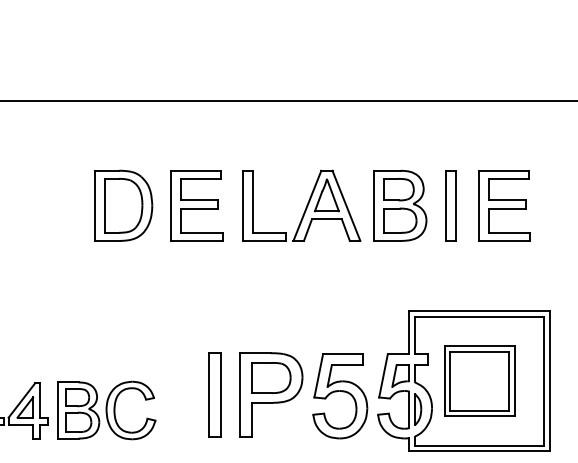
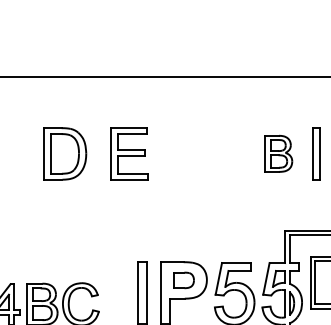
part: (123, 205) -> (65, 153), moved
part: (301, 205) -> (206, 153), removed
part: (400, 205) -> (278, 153), size x0.7
part: (271, 377) -> (184, 280), size x0.7

